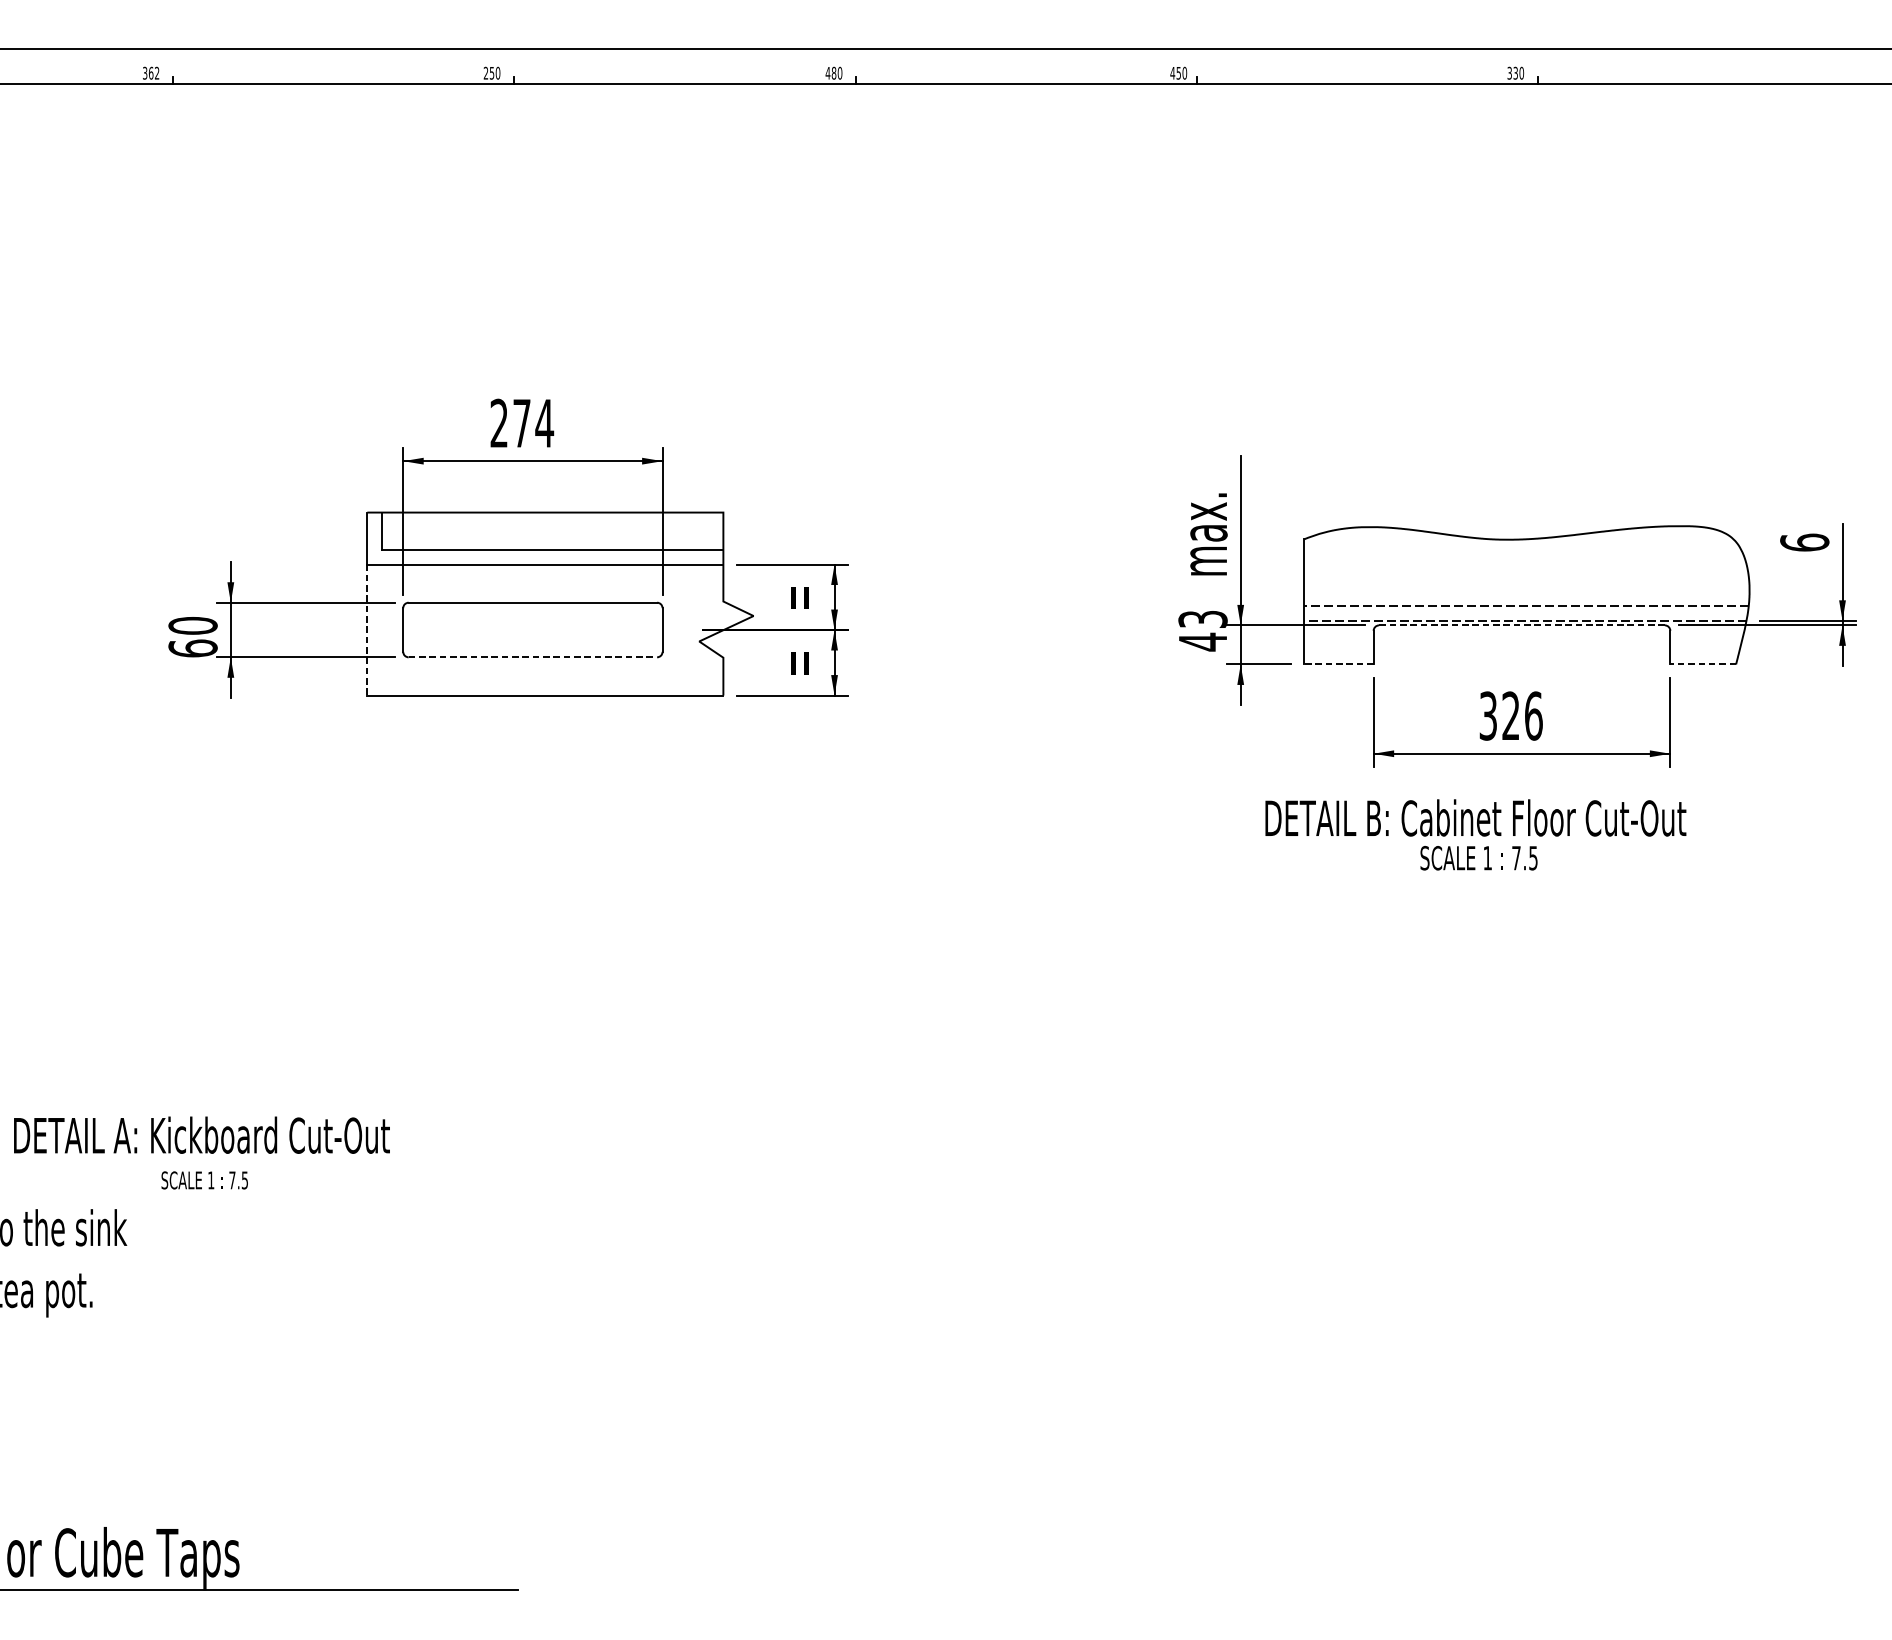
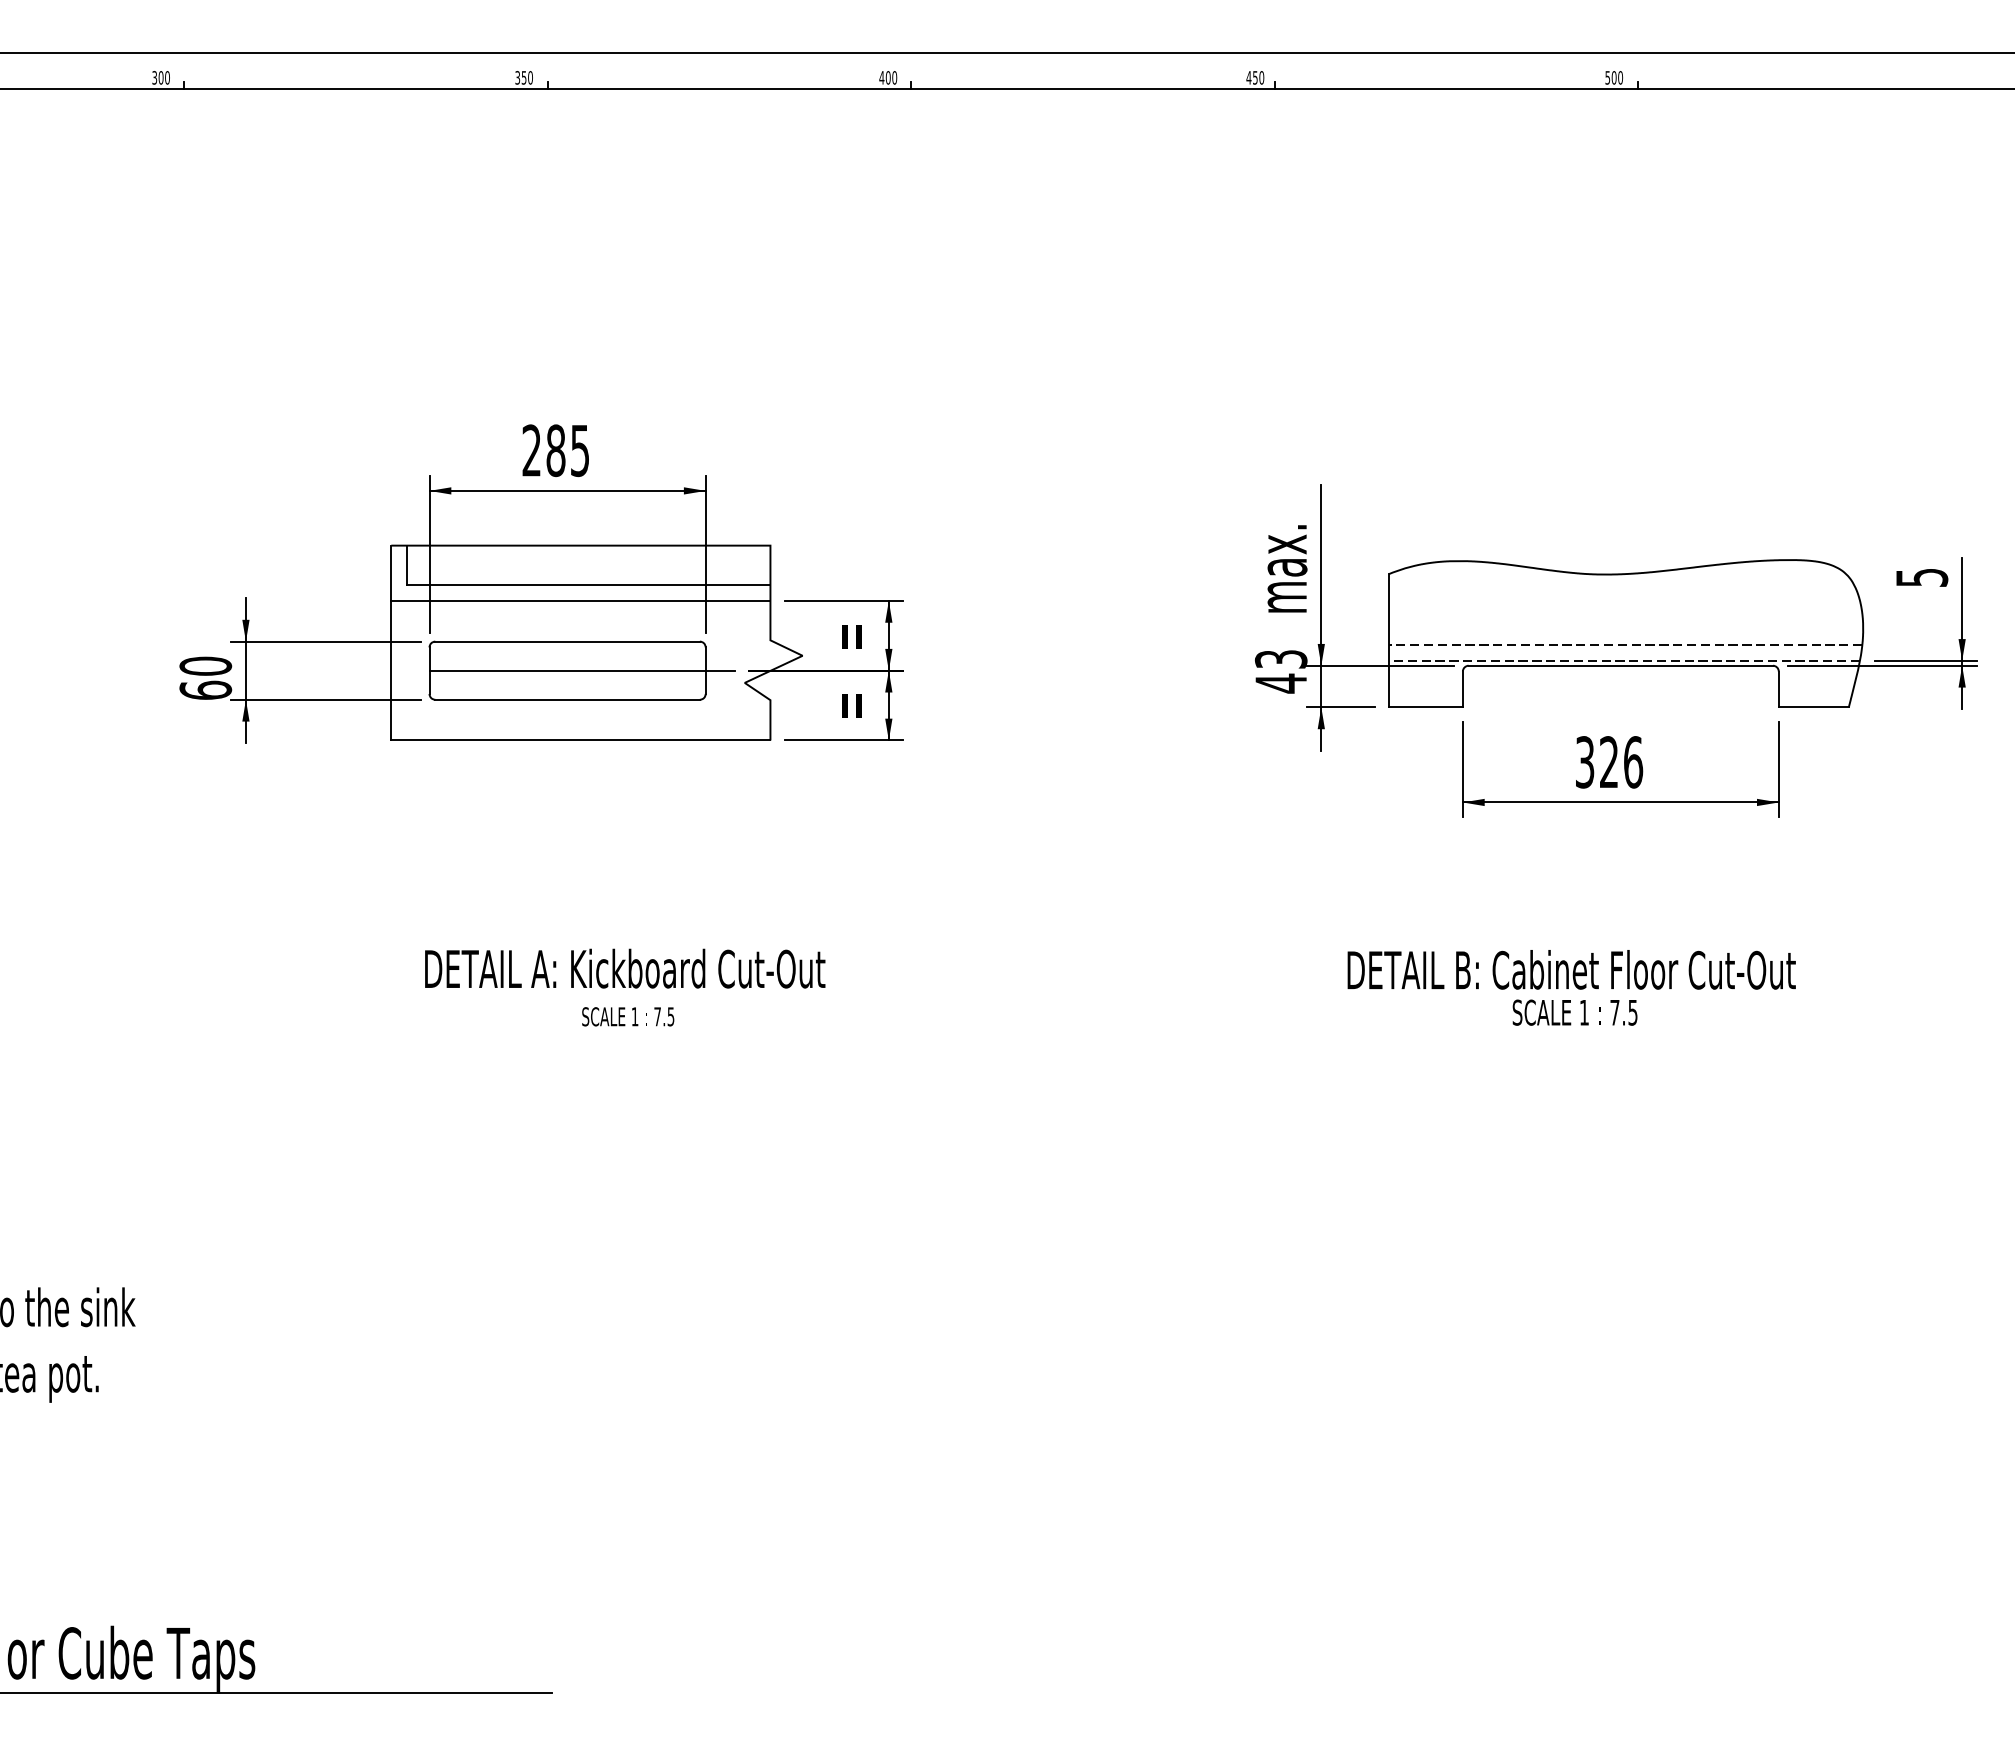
text: (153, 72) -> (163, 77), 362 -> 300
text: (833, 72) -> (887, 77), 480 -> 400
text: (1512, 72) -> (1610, 77), 330 -> 500
text: (485, 73) -> (517, 78), 250 -> 350
text: (533, 423) -> (568, 450), 274 -> 285
text: (1804, 542) -> (1921, 577), 6 -> 5
line: (1521, 625) -> (1620, 665), dashed -> solid
line: (367, 629) -> (391, 670), dashed -> solid
line: (545, 629) -> (581, 670), added
line: (533, 657) -> (568, 699), dashed -> solid
line: (1338, 664) -> (1425, 707), dashed -> solid
line: (1702, 664) -> (1813, 707), dashed -> solid
text: (1475, 834) -> (1571, 987), moved
text: (202, 1152) -> (625, 987), moved

